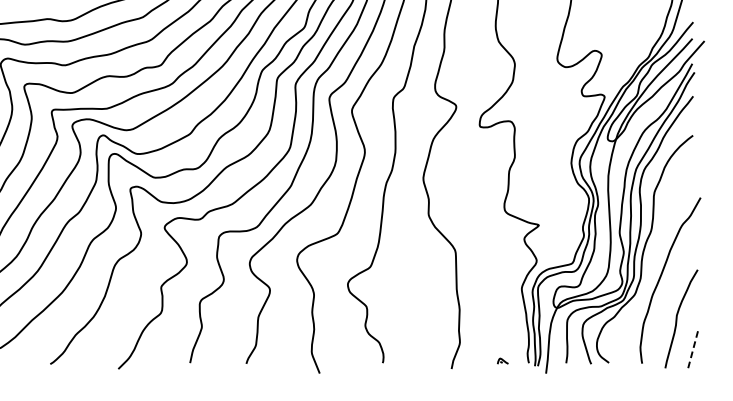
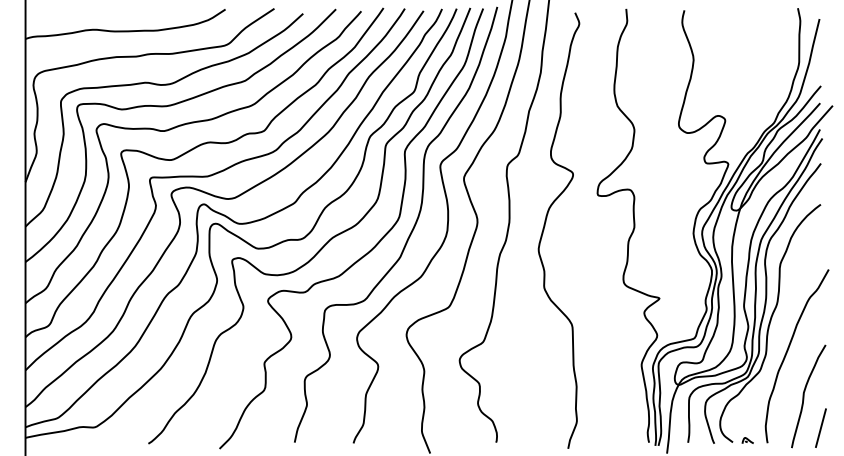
line: (693, 348) -> (821, 427), dashed -> solid
part: (502, 361) -> (747, 440), moved

